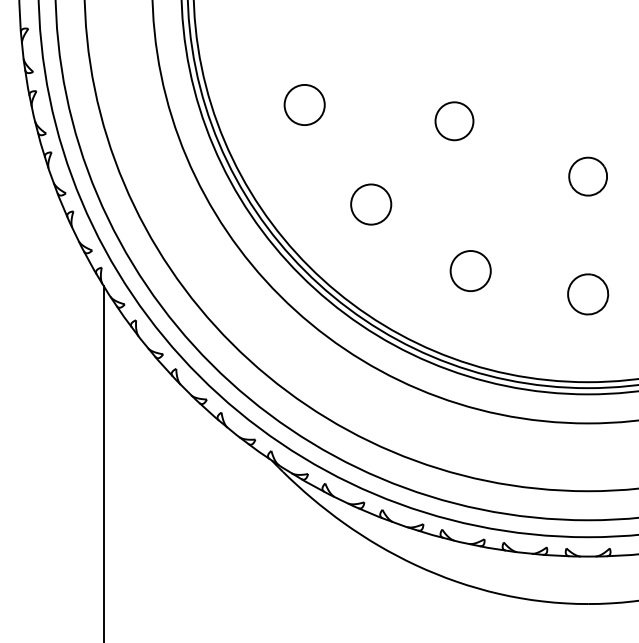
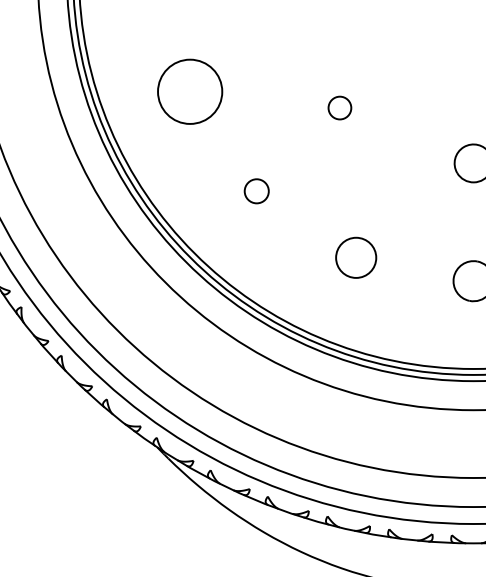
circle: (304, 104) -> (189, 91), size x1.6
circle: (454, 121) -> (339, 108), size x0.6
circle: (371, 204) -> (256, 191), size x0.6

